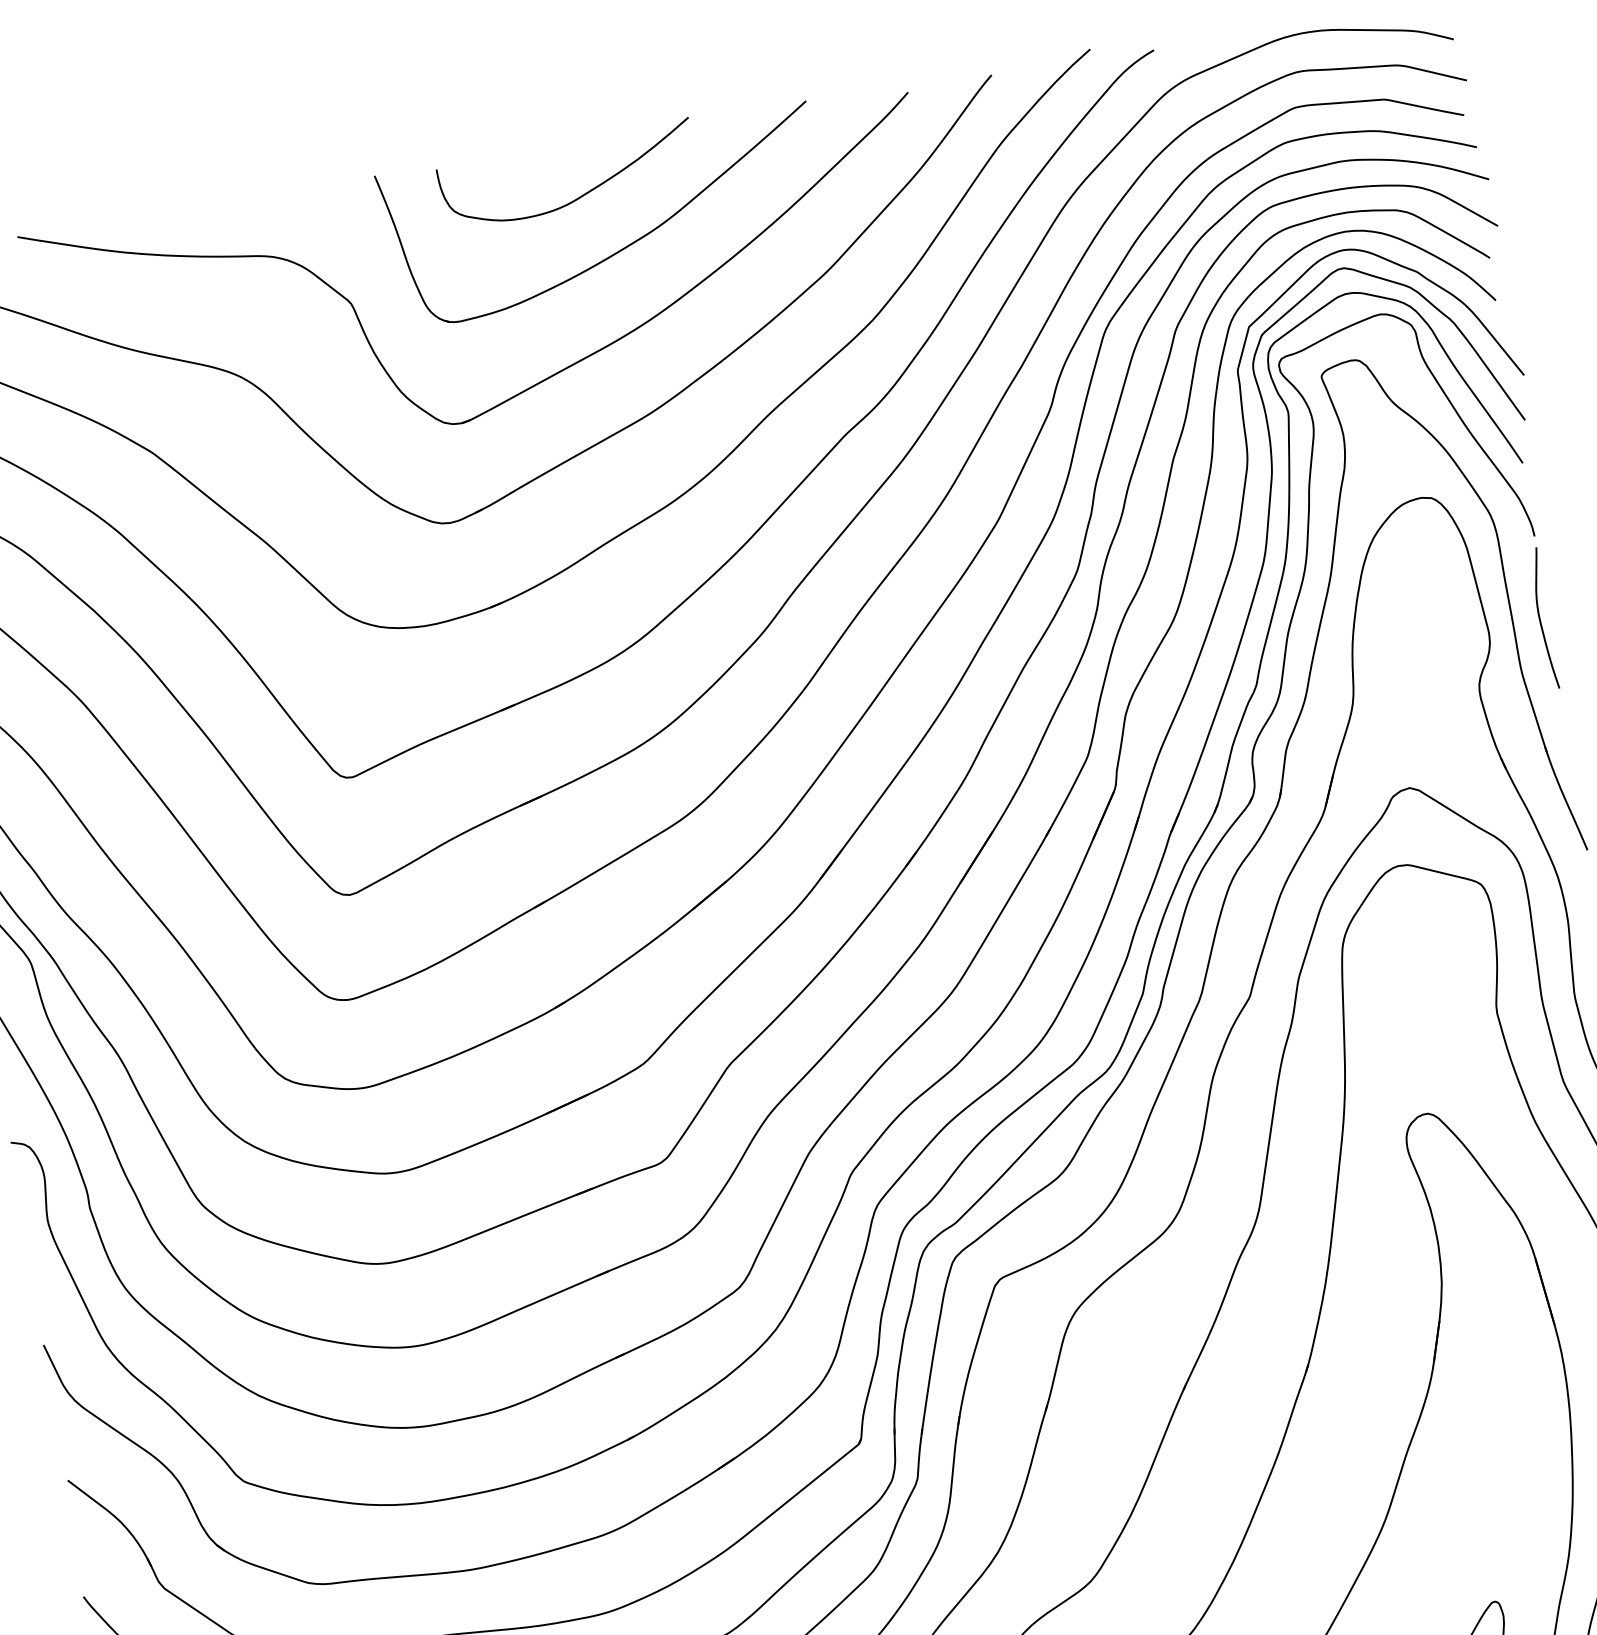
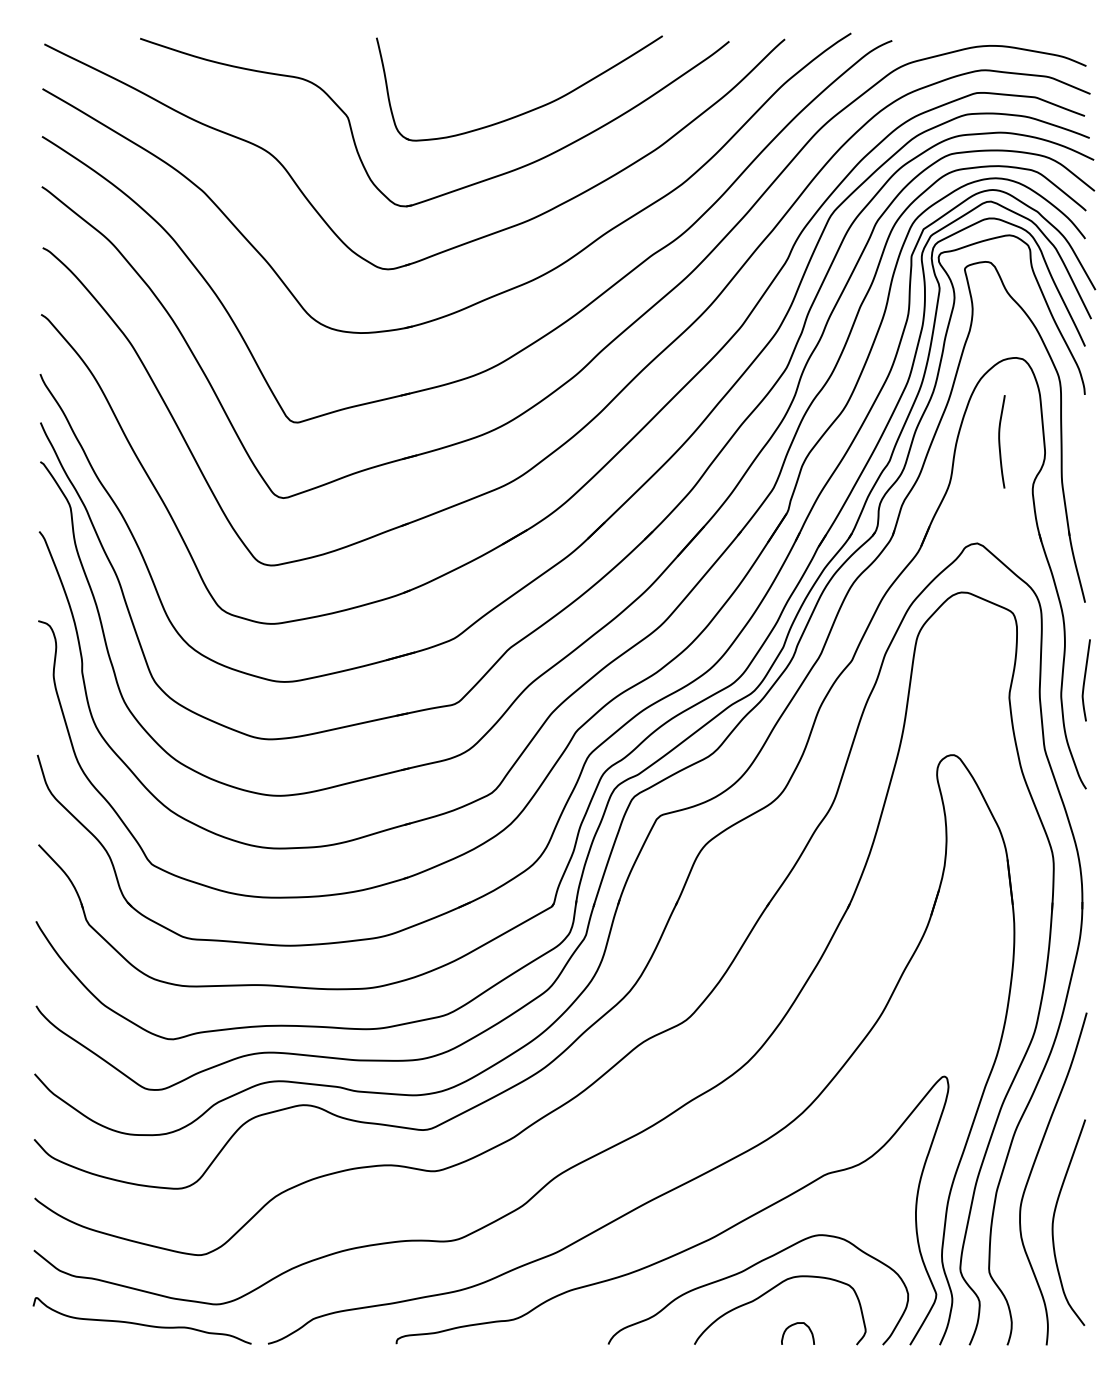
curve: (579, 195) -> (506, 72), removed
curve: (1541, 618) -> (1000, 441), moved

